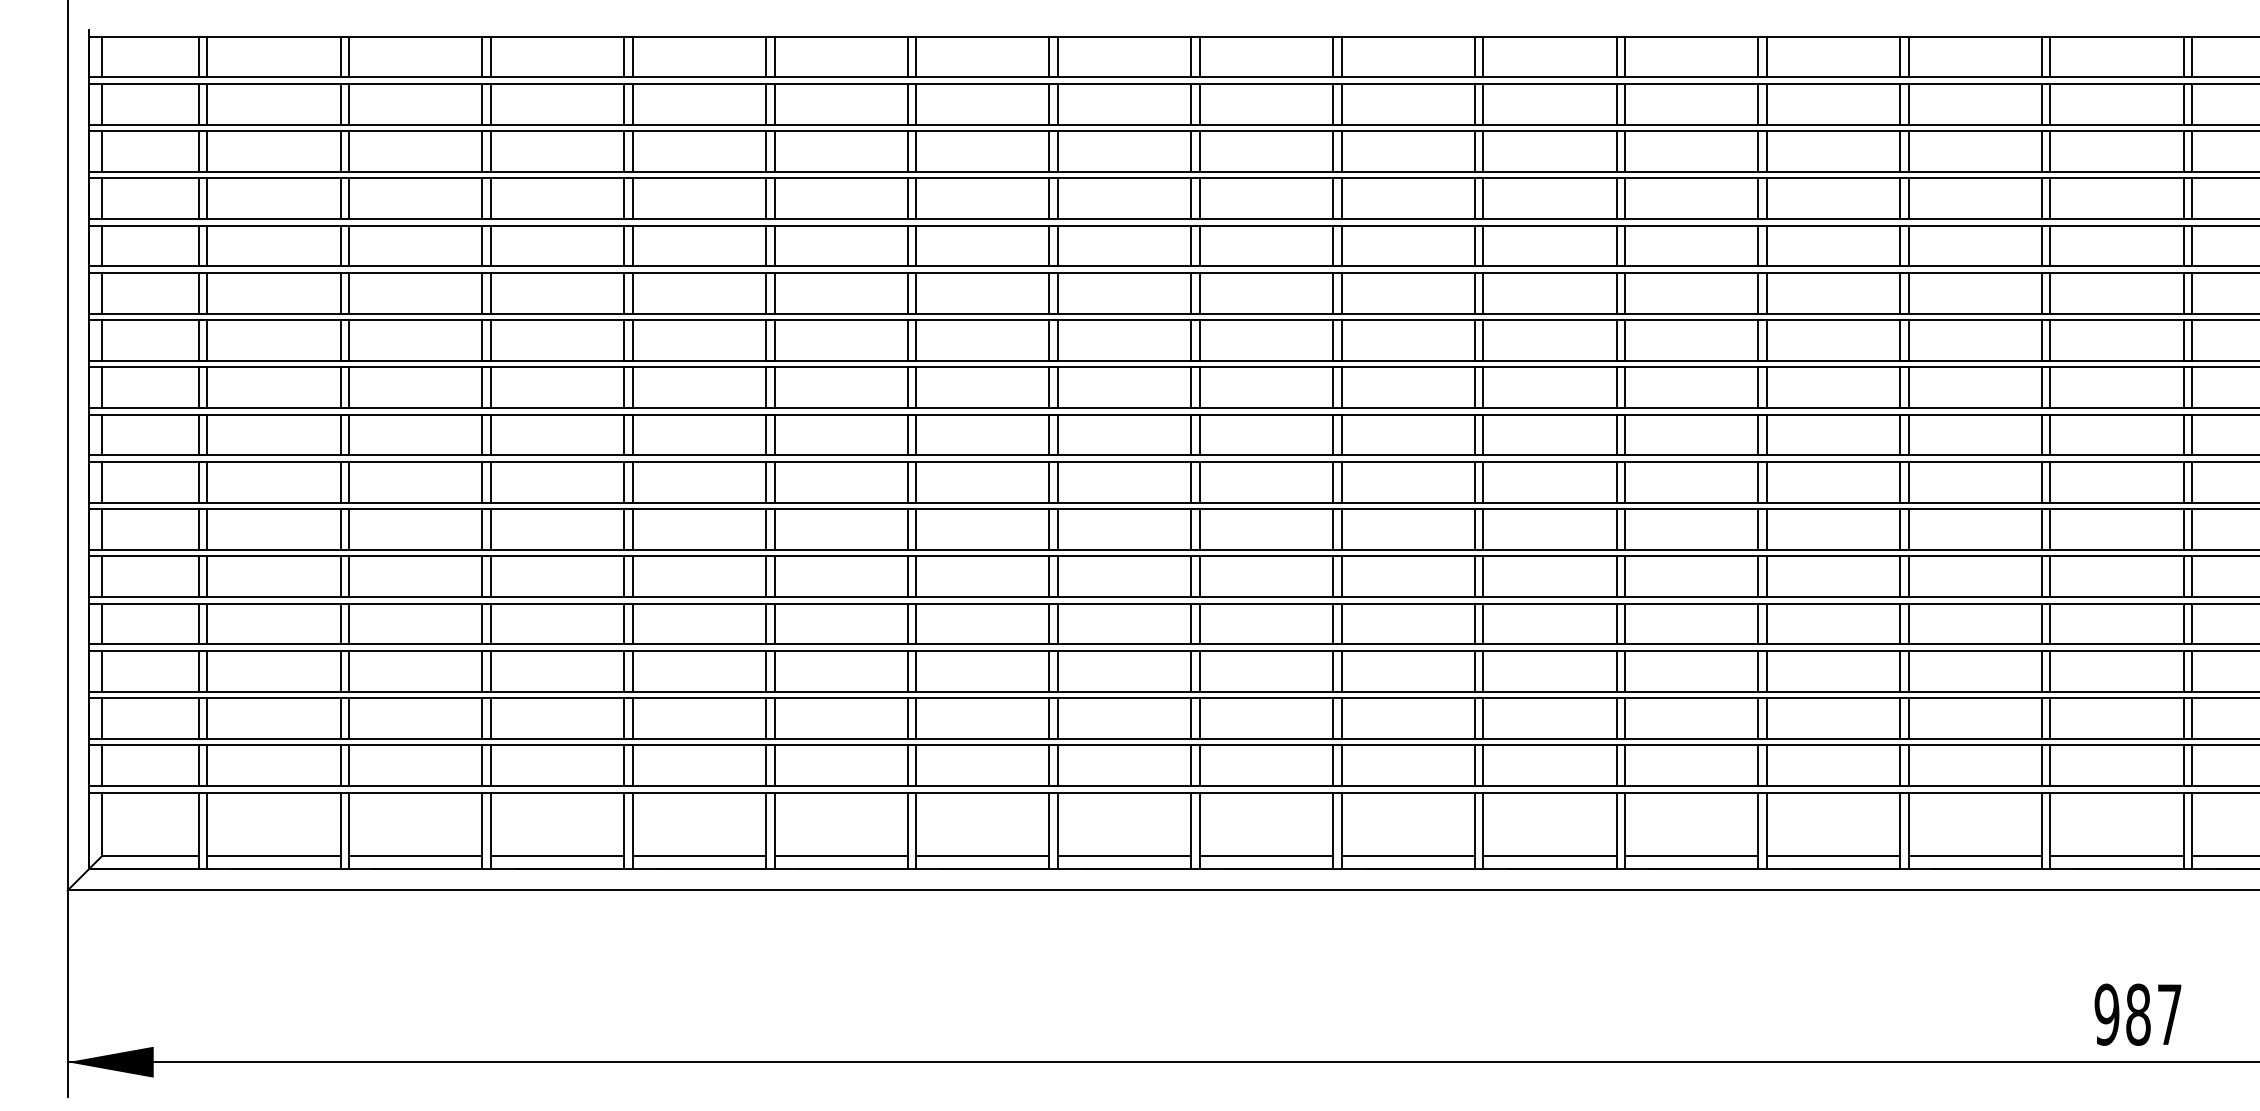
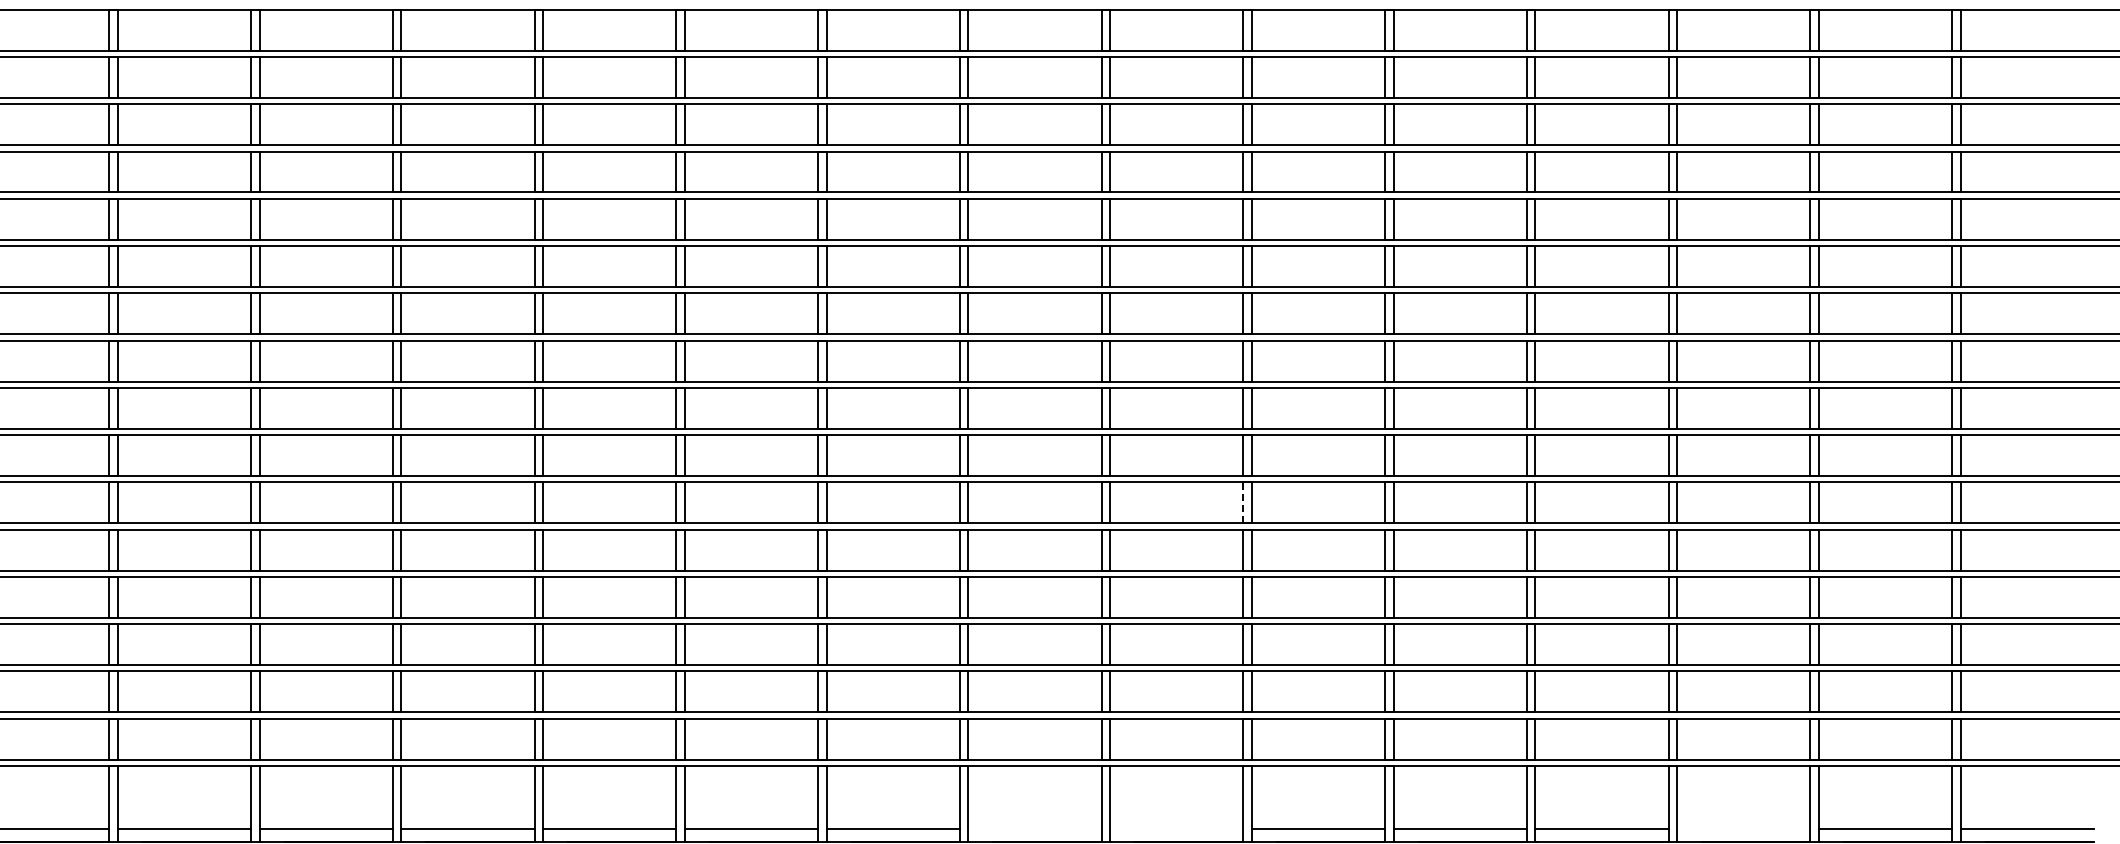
line: (1474, 529) -> (1243, 502), solid -> dashed
line: (1265, 856) -> (1034, 829), removed
line: (1407, 856) -> (1176, 829), removed
line: (1974, 856) -> (1743, 829), removed

